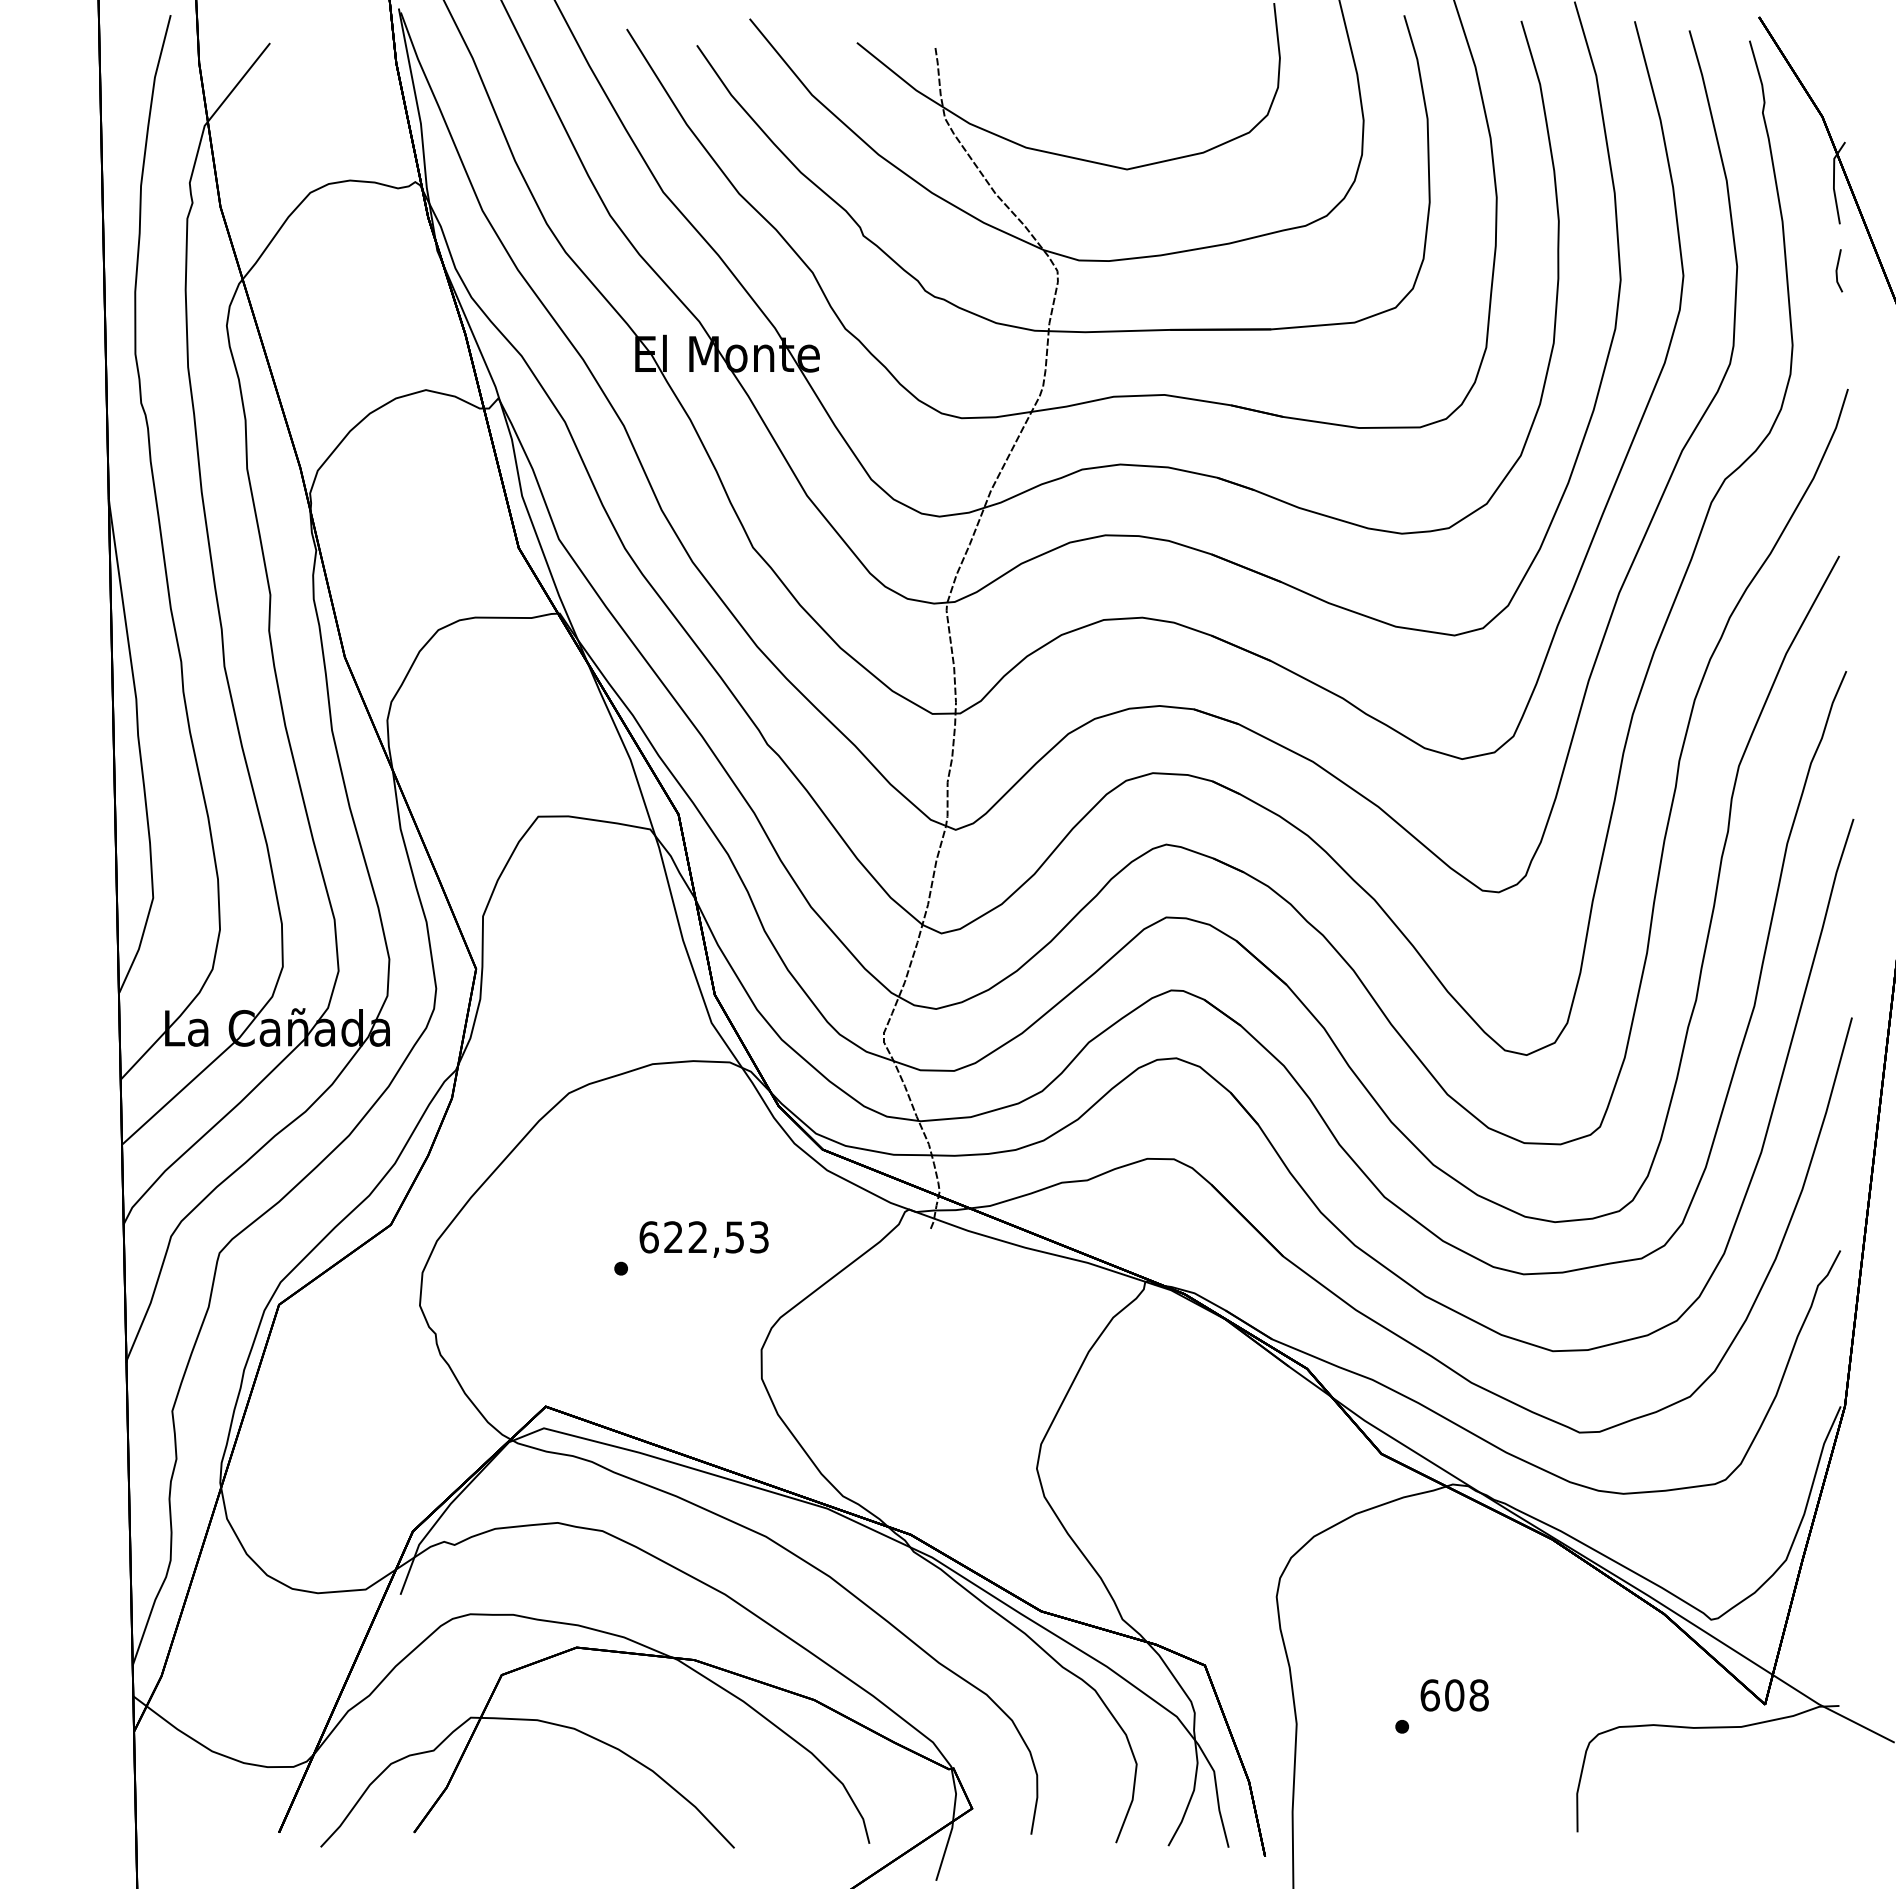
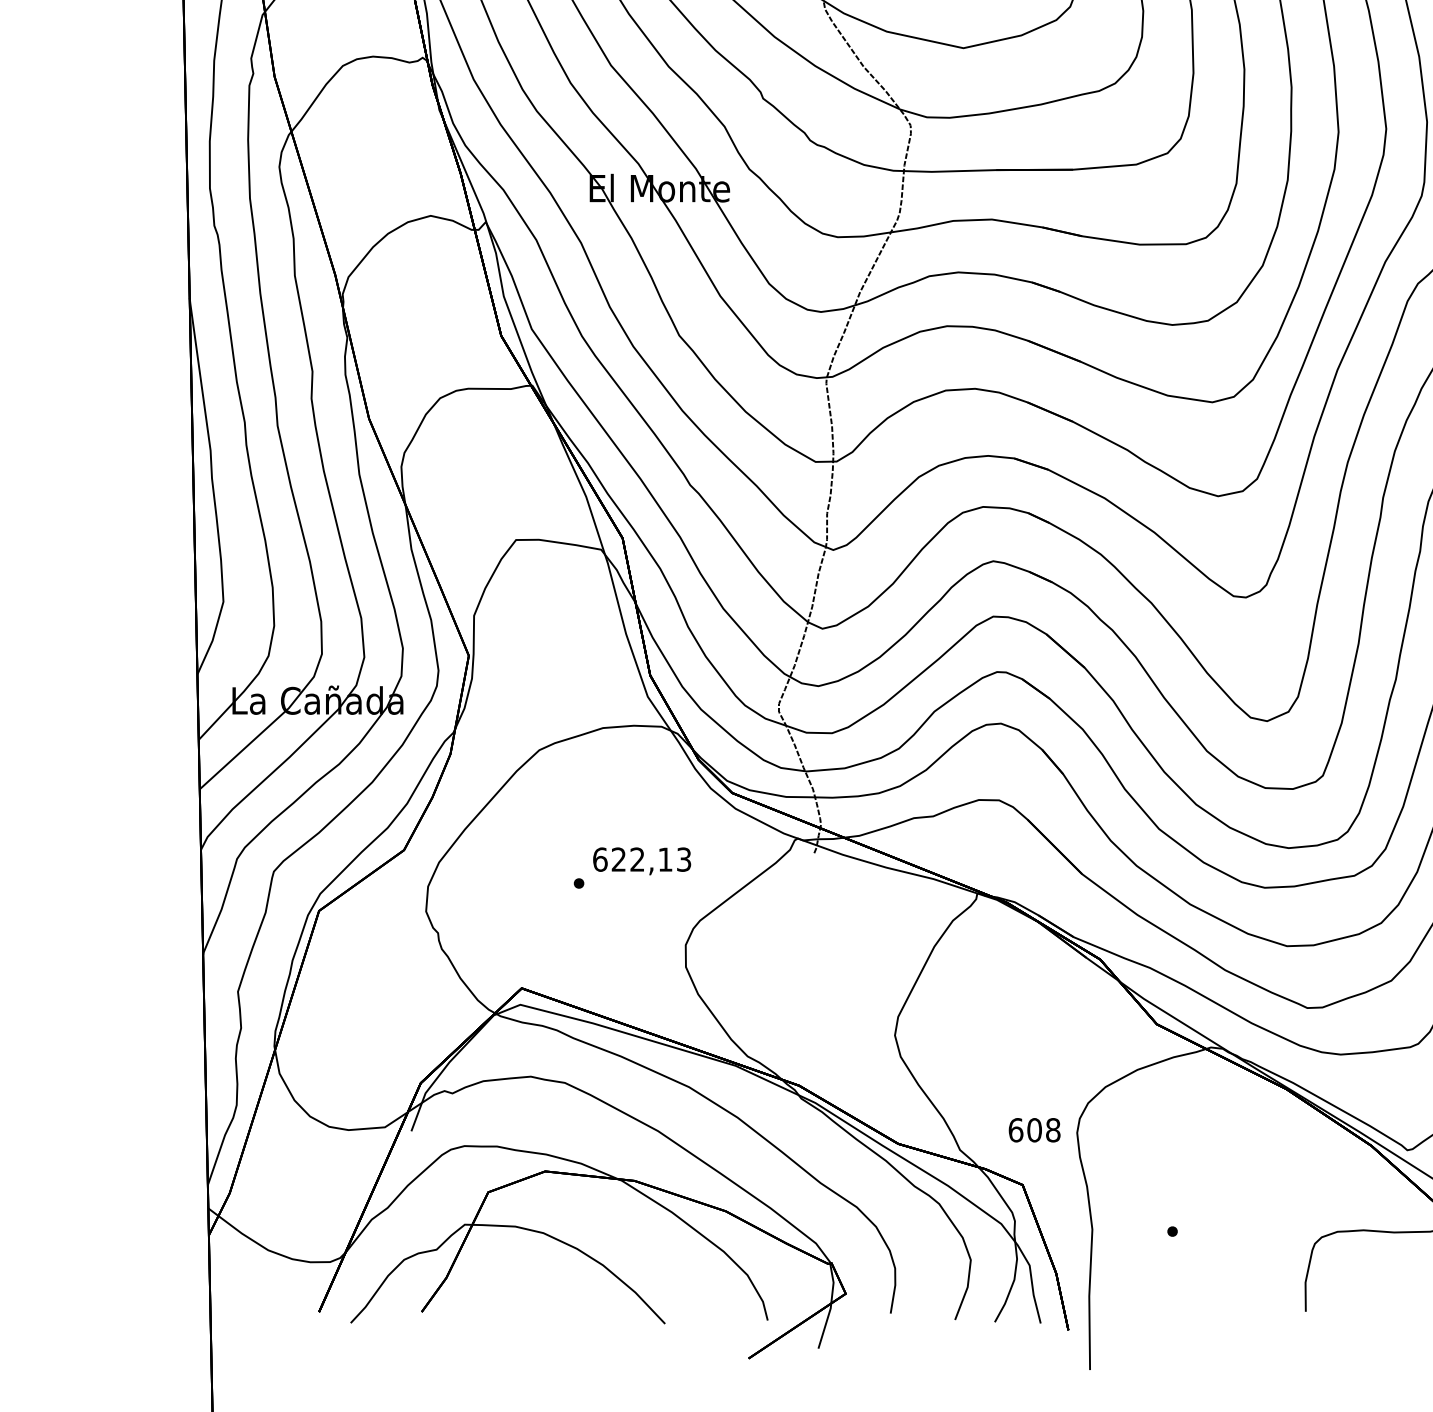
text: (734, 1237) -> (665, 859), 622,53 -> 622,13
text: (1454, 1695) -> (1034, 1130), moved

